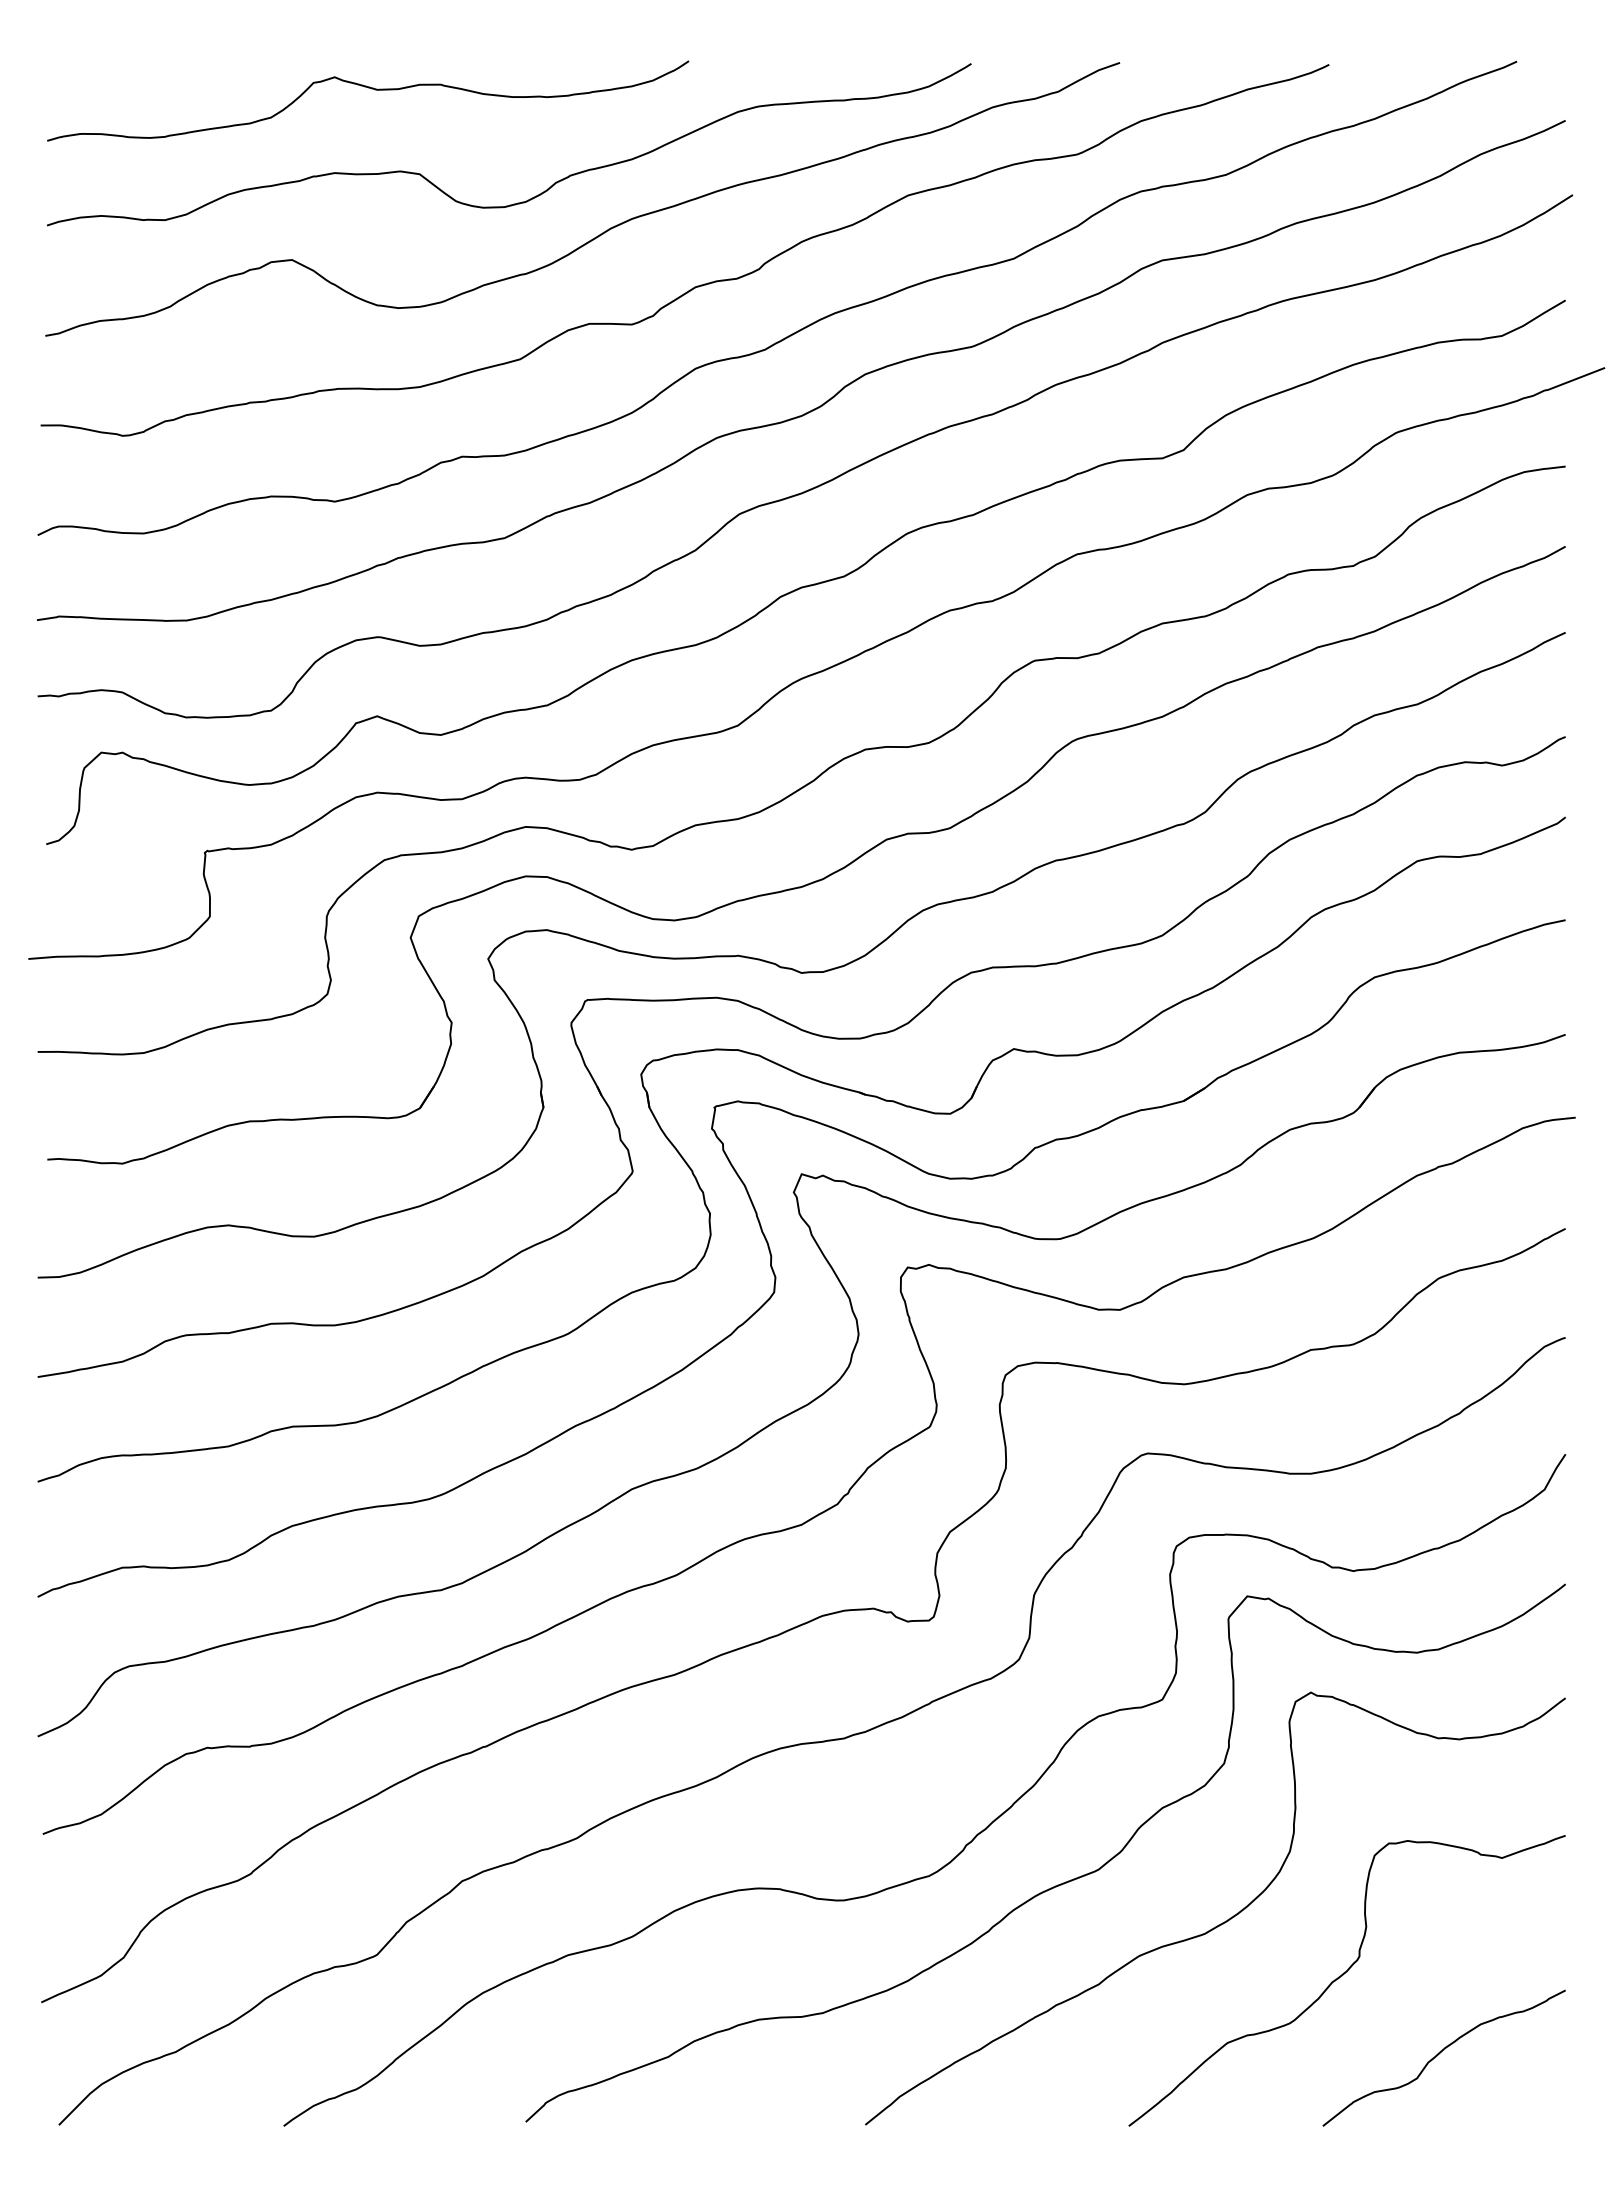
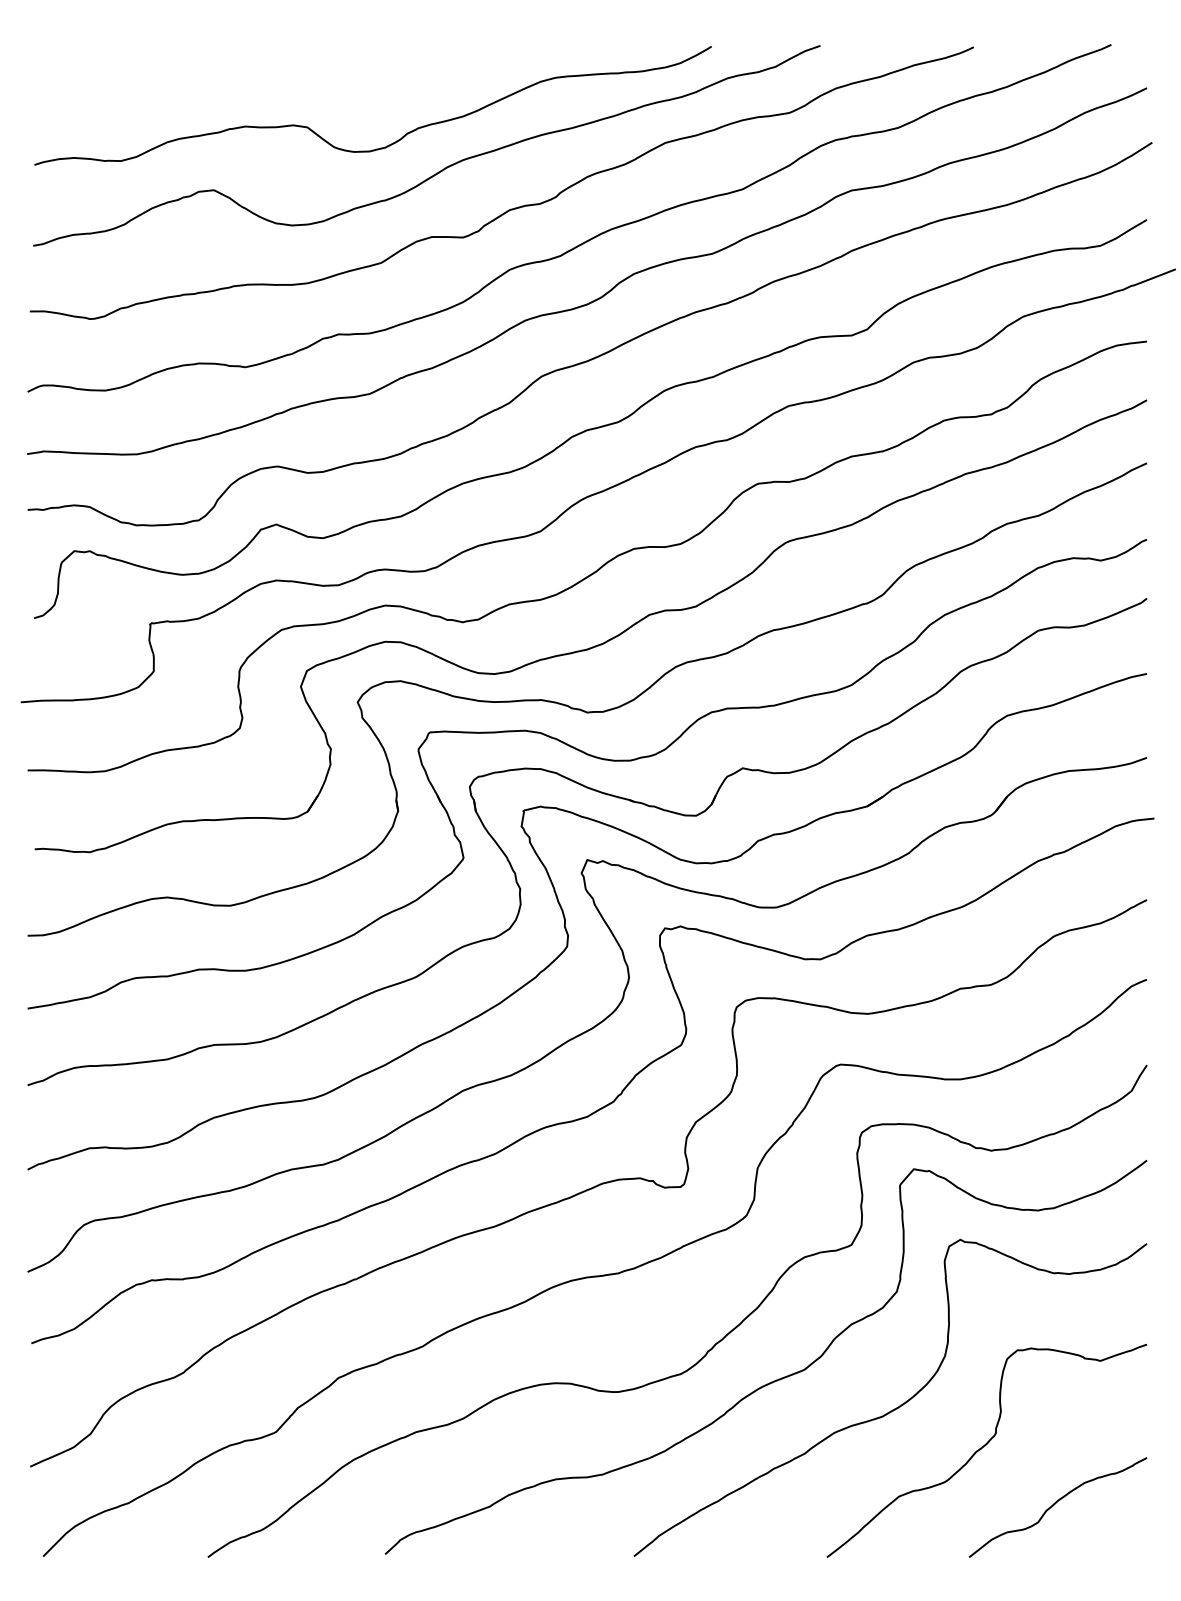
curve: (371, 89) -> (272, 65), removed

